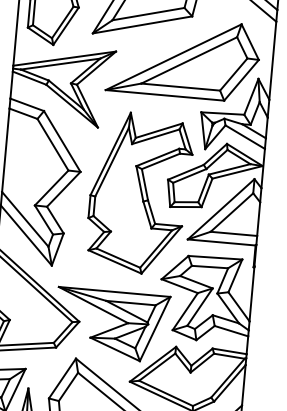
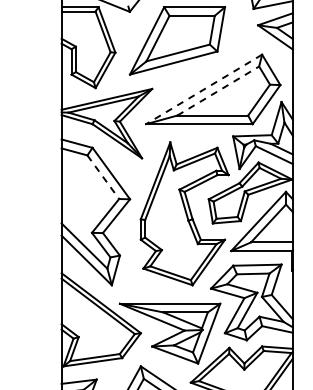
line: (174, 57) -> (204, 89), solid -> dashed
line: (189, 60) -> (218, 91), solid -> dashed
line: (53, 145) -> (103, 177), solid -> dashed

